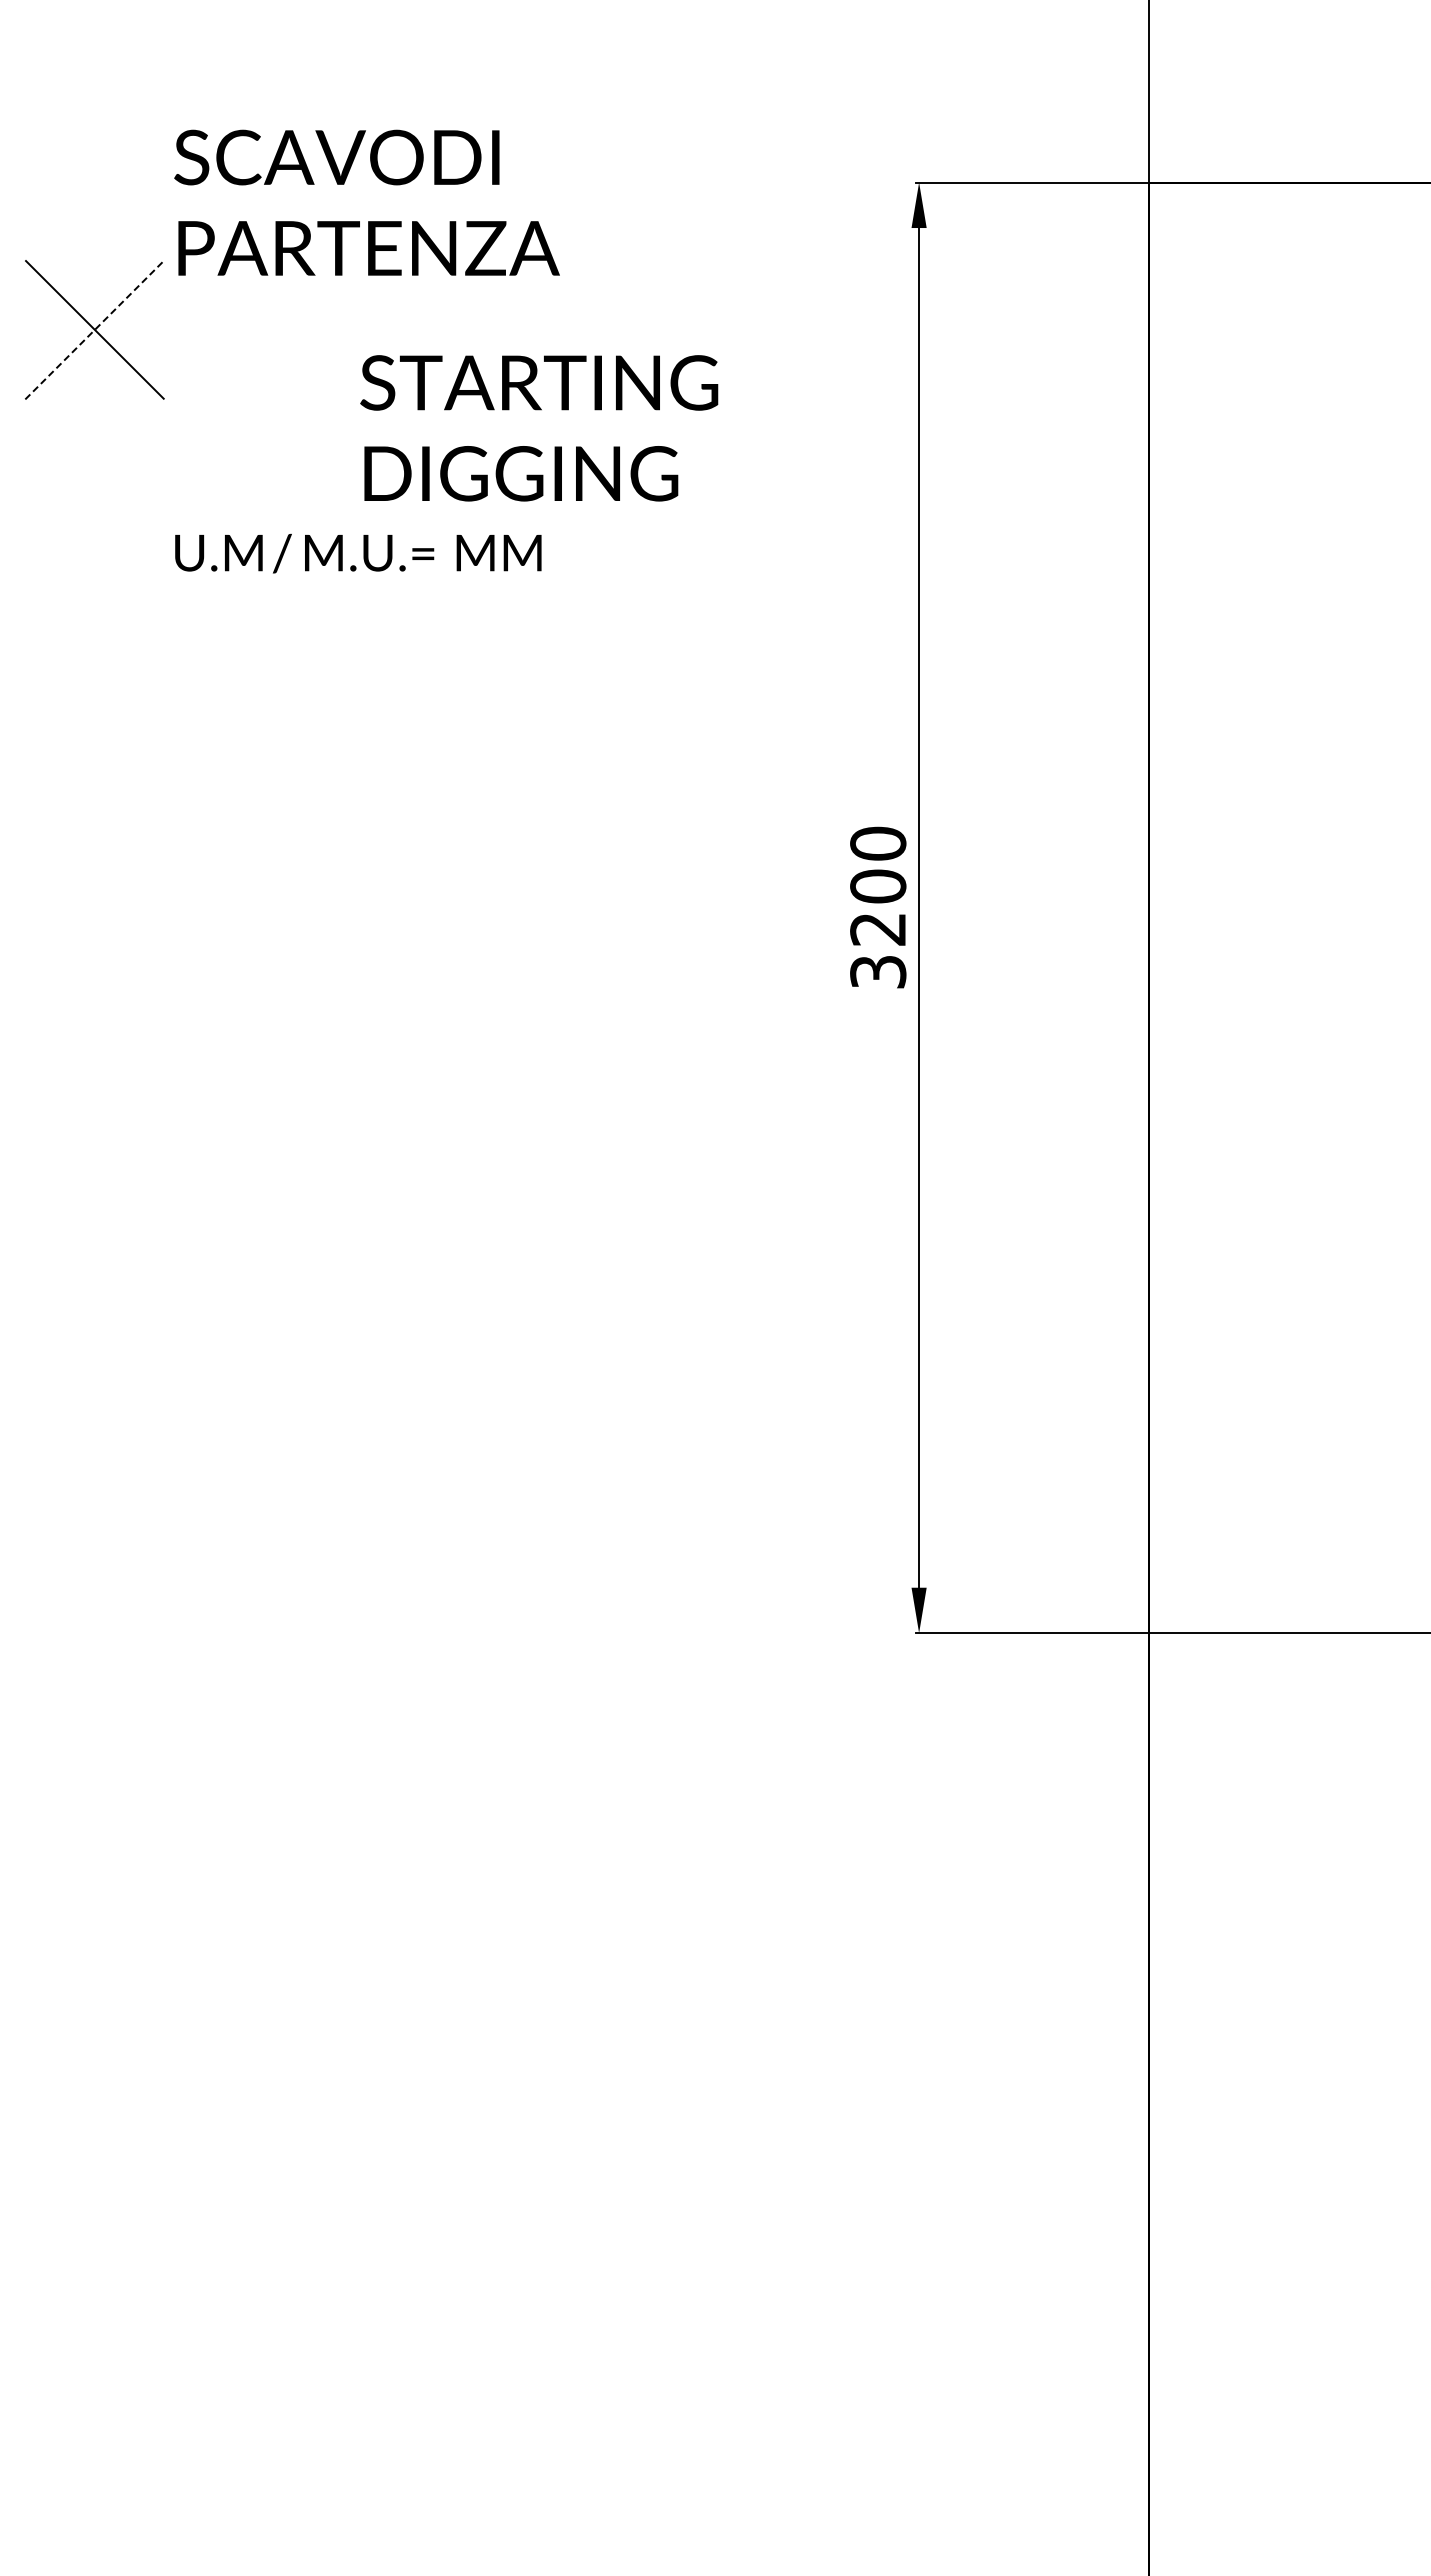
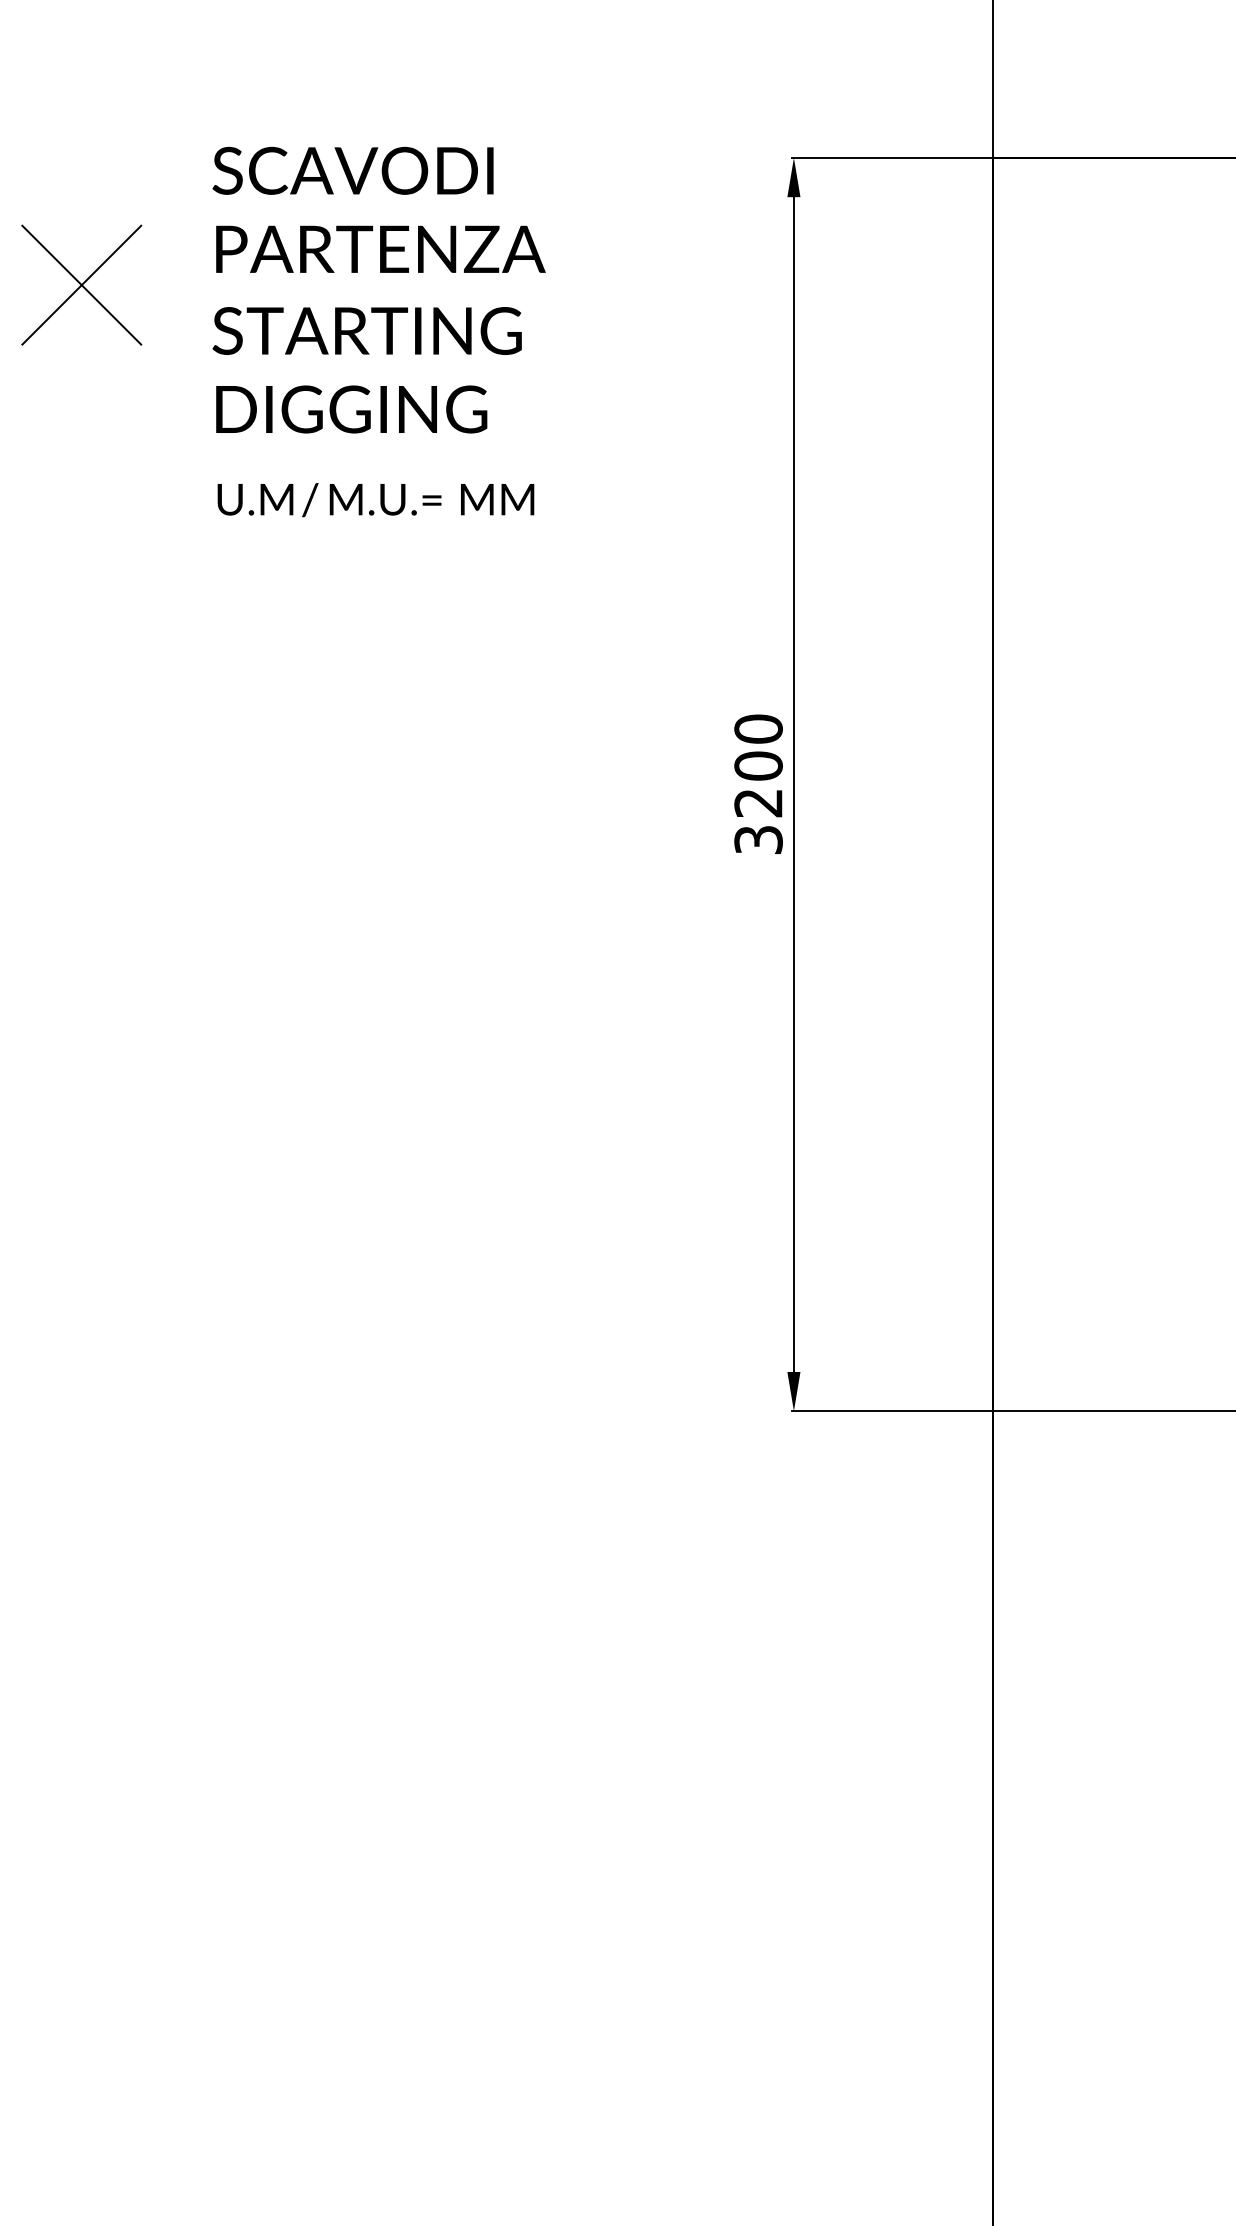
text: (366, 202) -> (378, 209), moved
line: (95, 329) -> (82, 284), dashed -> solid
text: (539, 428) -> (367, 370), moved
text: (358, 553) -> (376, 499), moved

